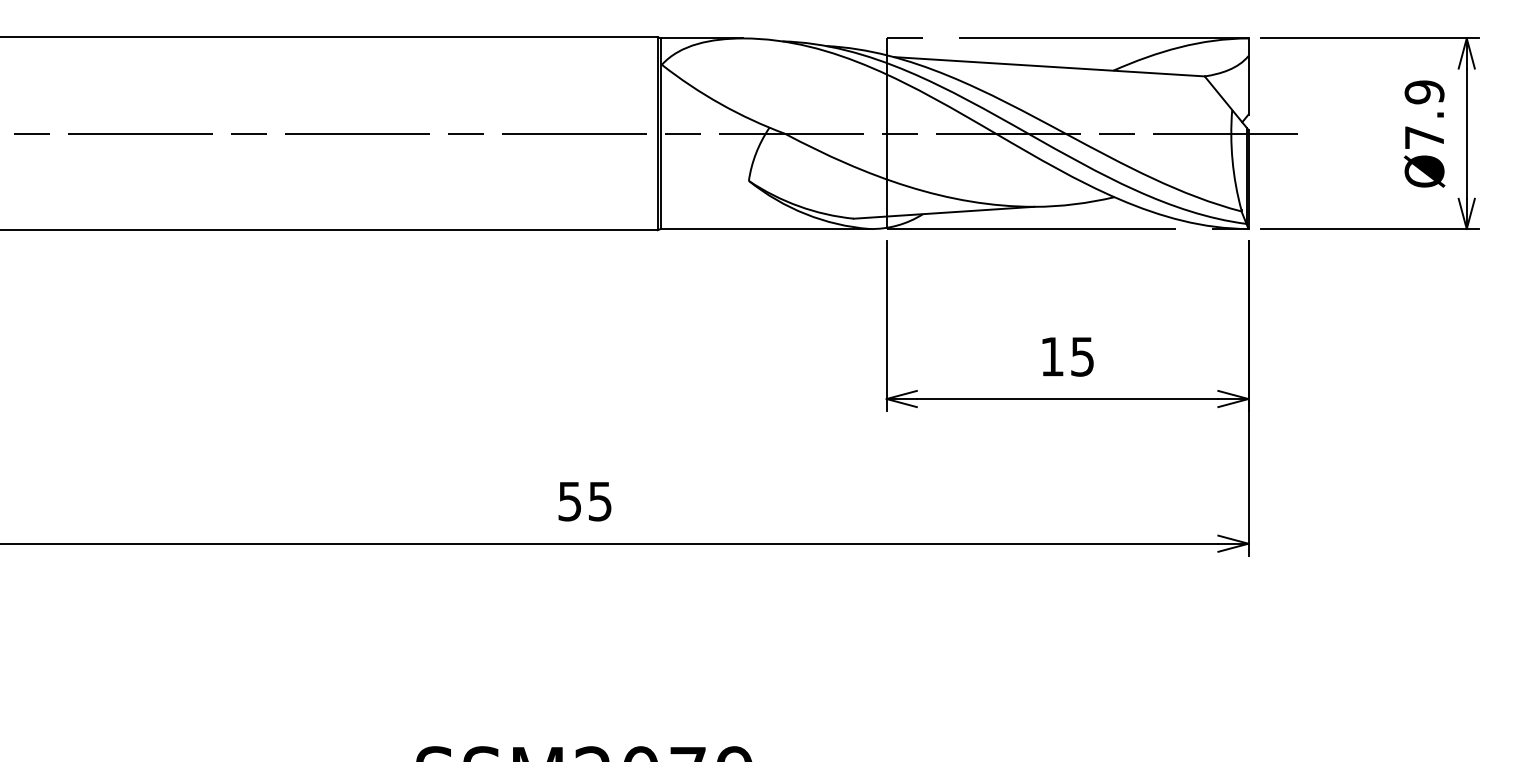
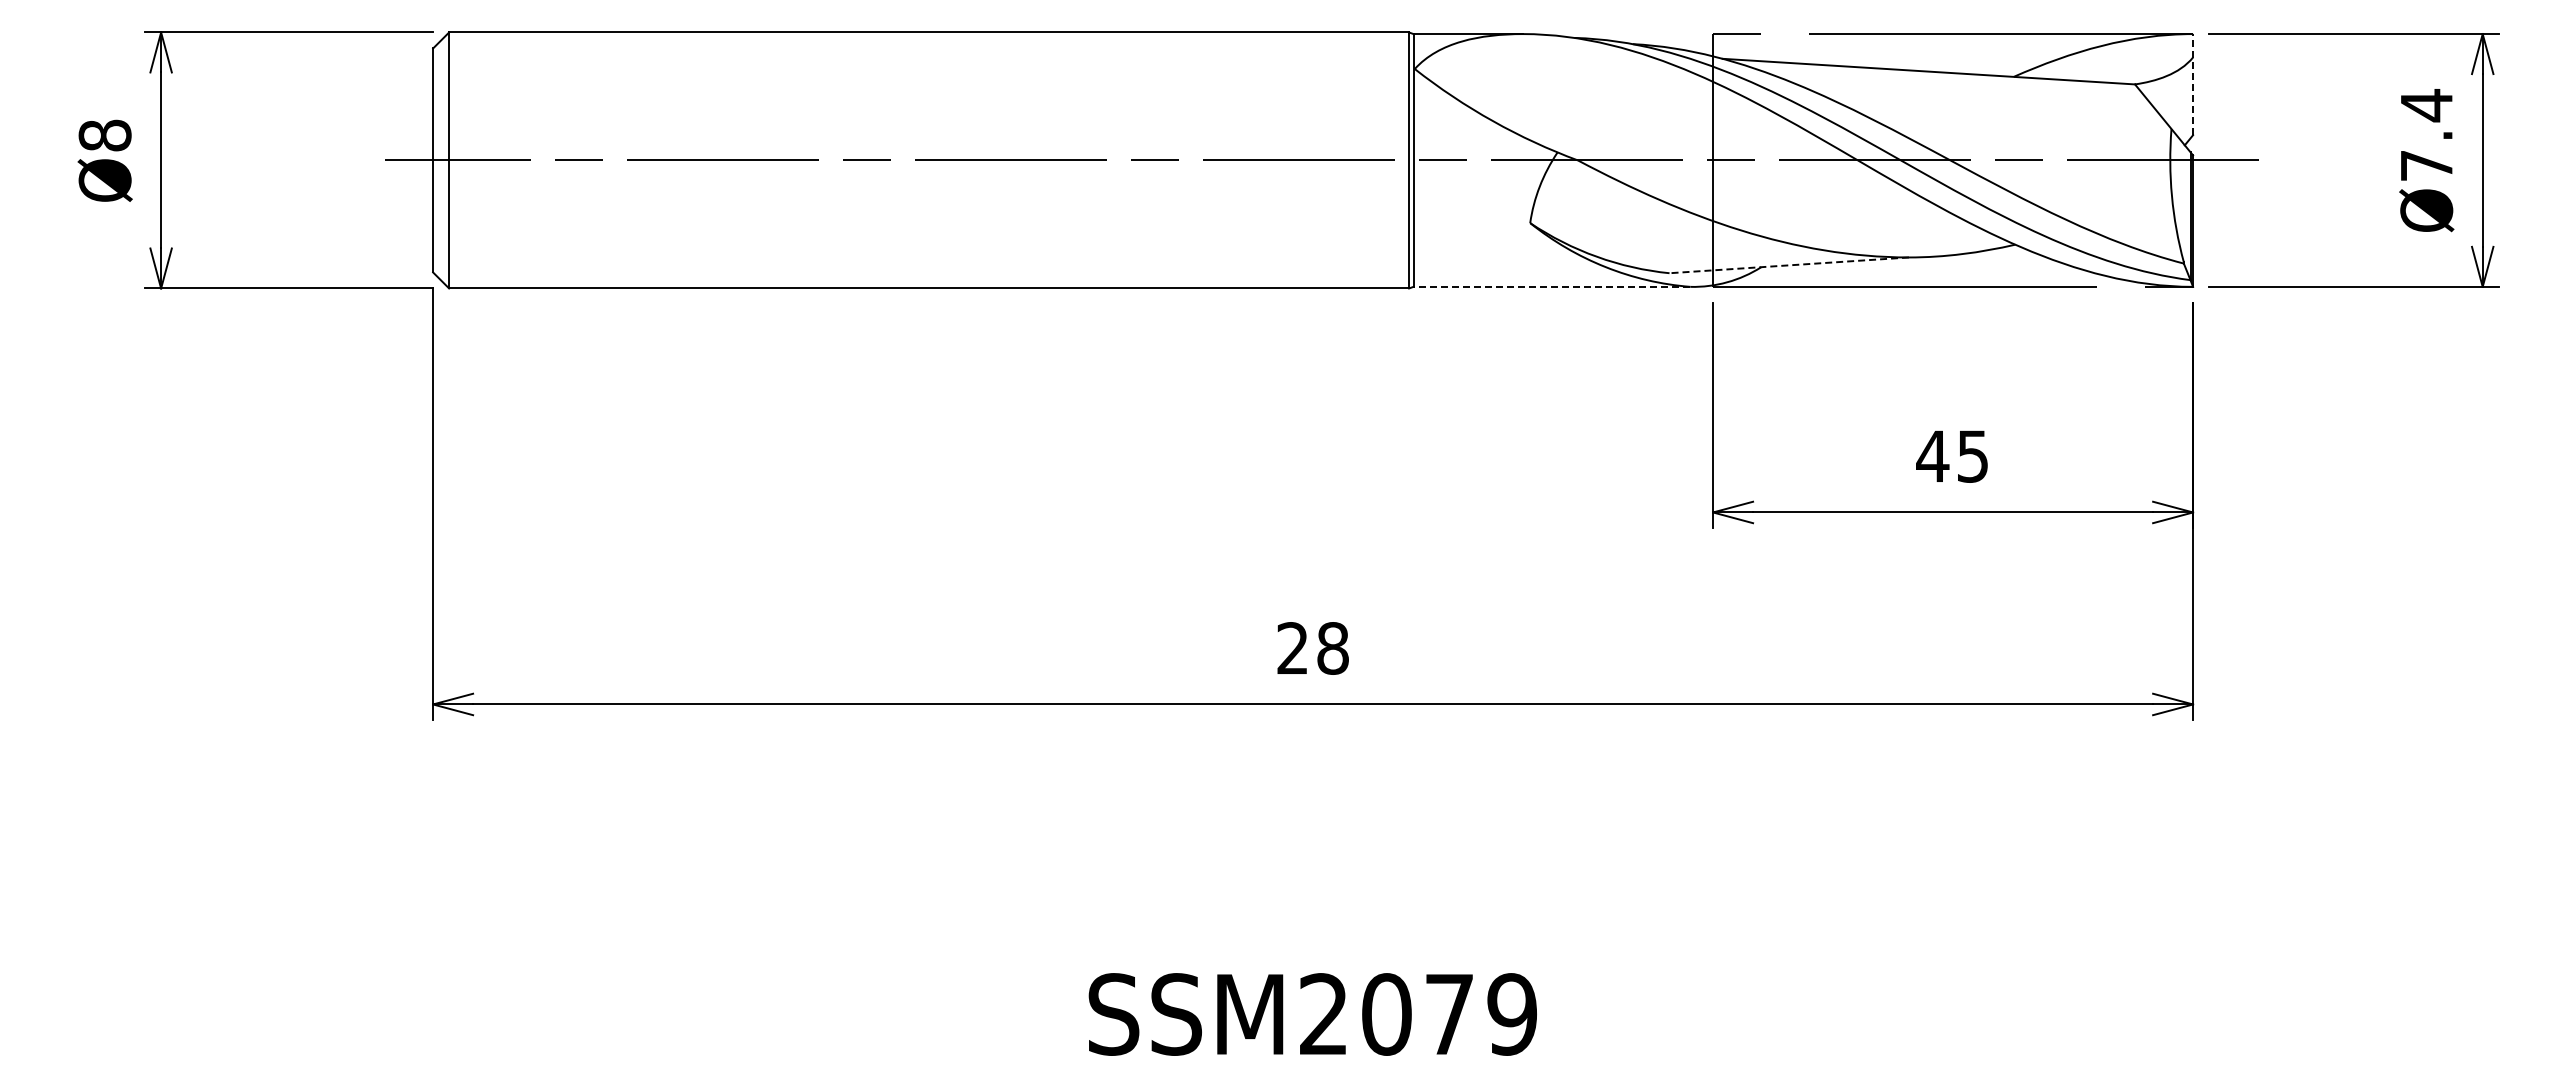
line: (1248, 76) -> (2193, 84), solid -> dashed
text: (1424, 92) -> (2426, 105), Ø7.9 -> Ø7.4
line: (943, 212) -> (1788, 265), solid -> dashed
line: (764, 228) -> (1551, 286), solid -> dashed
text: (1052, 356) -> (1932, 455), 15 -> 45
text: (584, 501) -> (1312, 648), 55 -> 28

